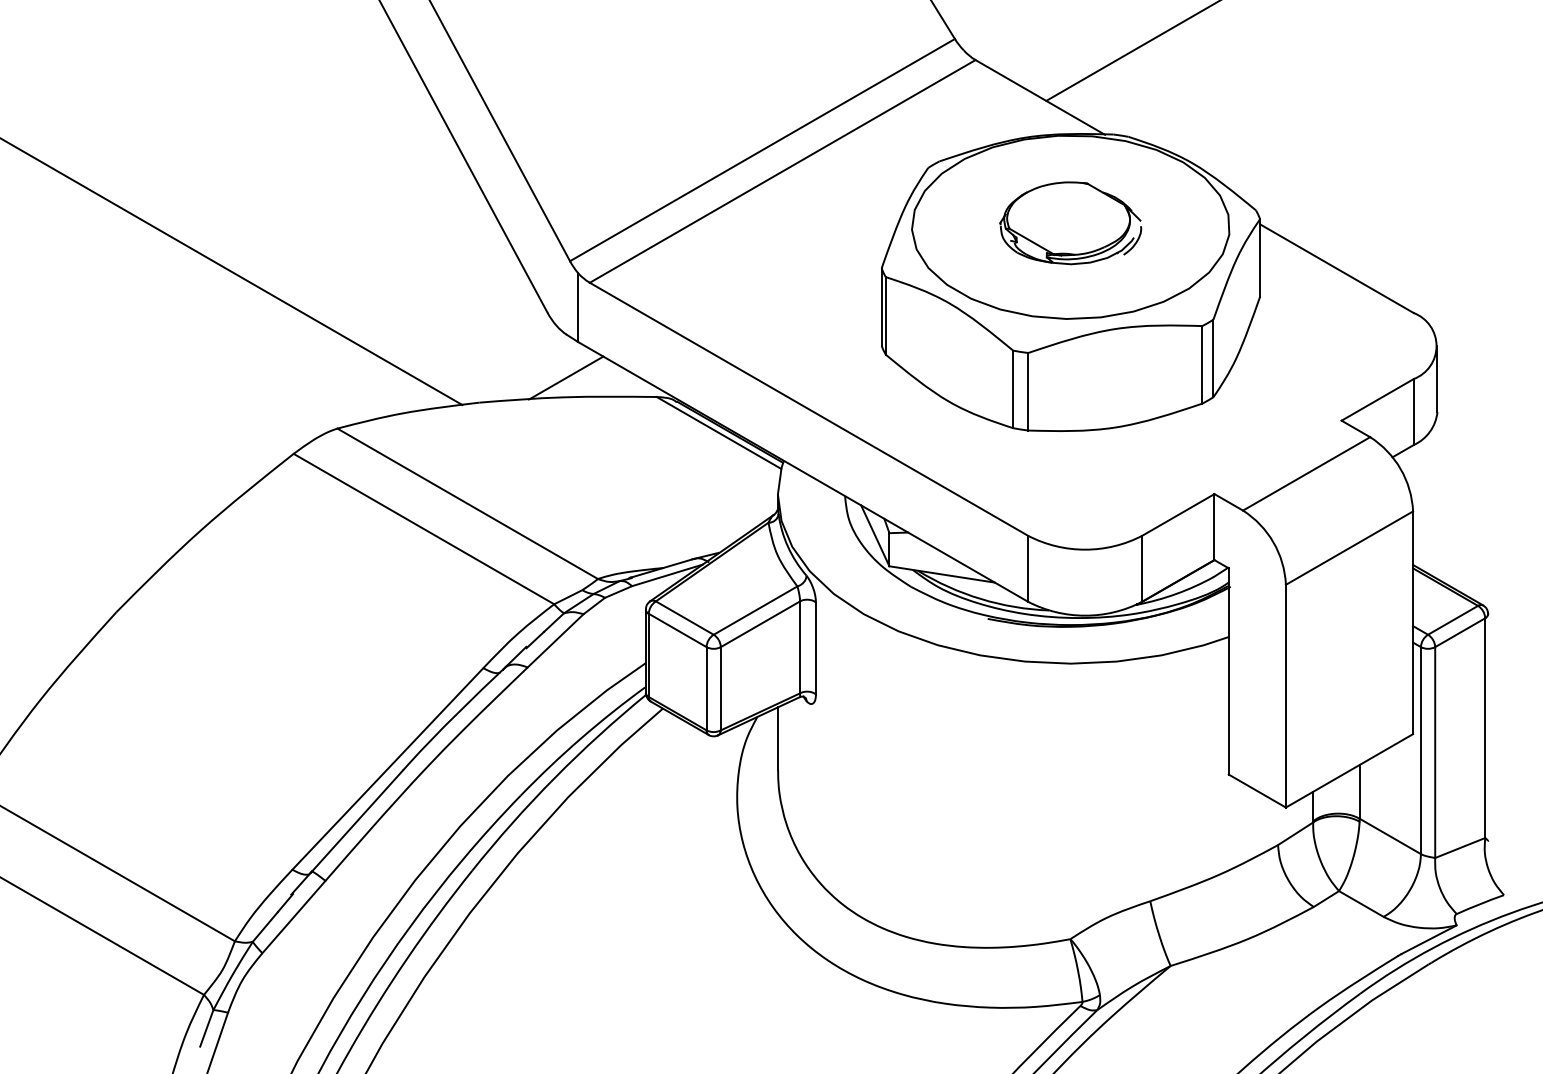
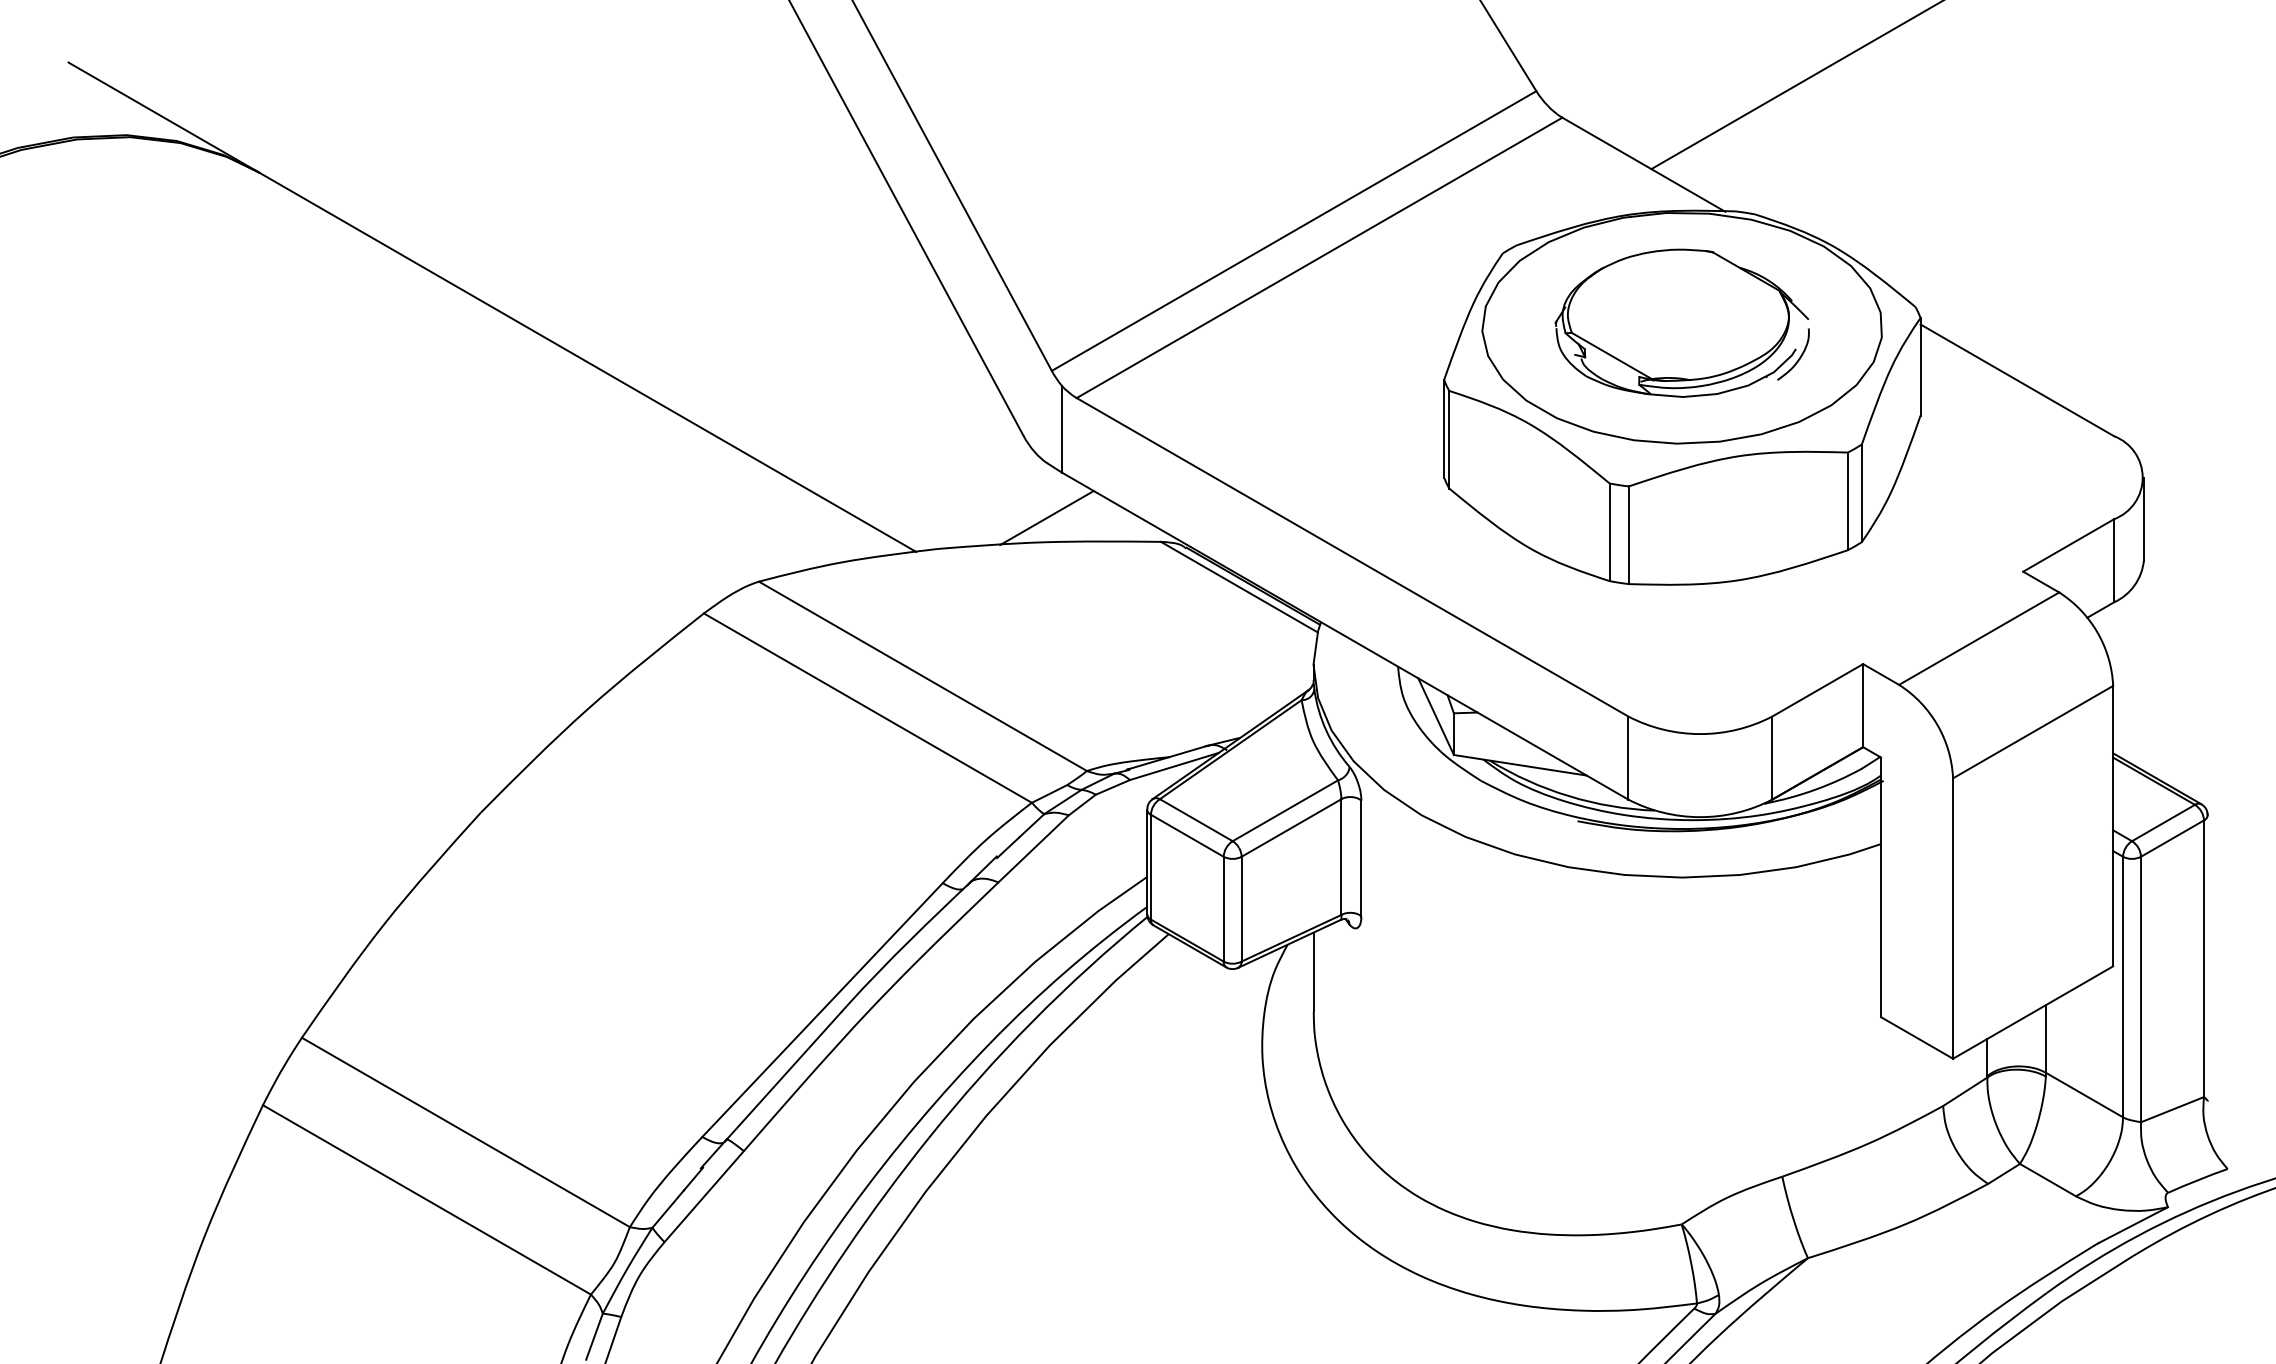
part: (1070, 222) -> (1681, 322), size x1.43

